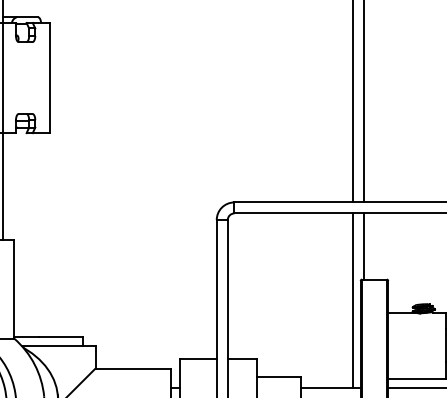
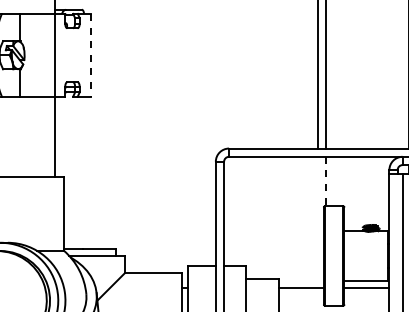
line: (51, 78) -> (91, 55), solid -> dashed
line: (364, 246) -> (326, 181), solid -> dashed
line: (353, 299) -> (318, 221), removed

